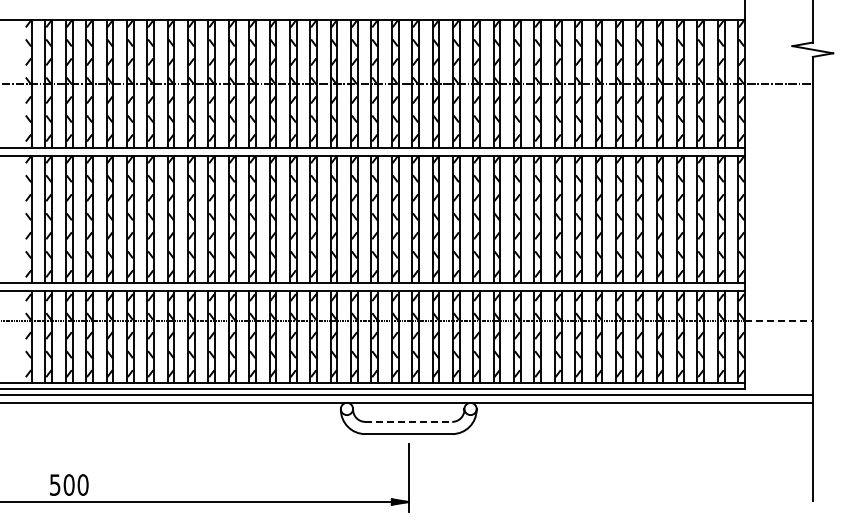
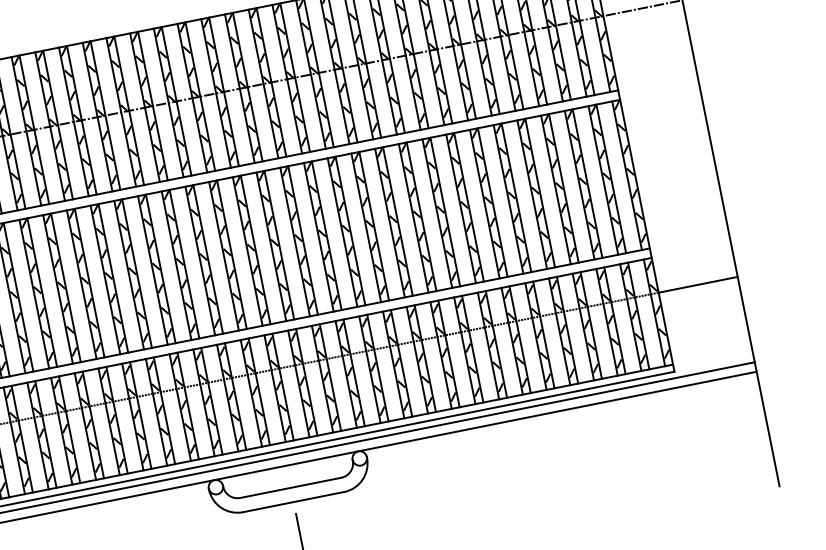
line: (778, 321) -> (697, 285), dashed -> solid
line: (409, 421) -> (291, 487), dashed -> solid

